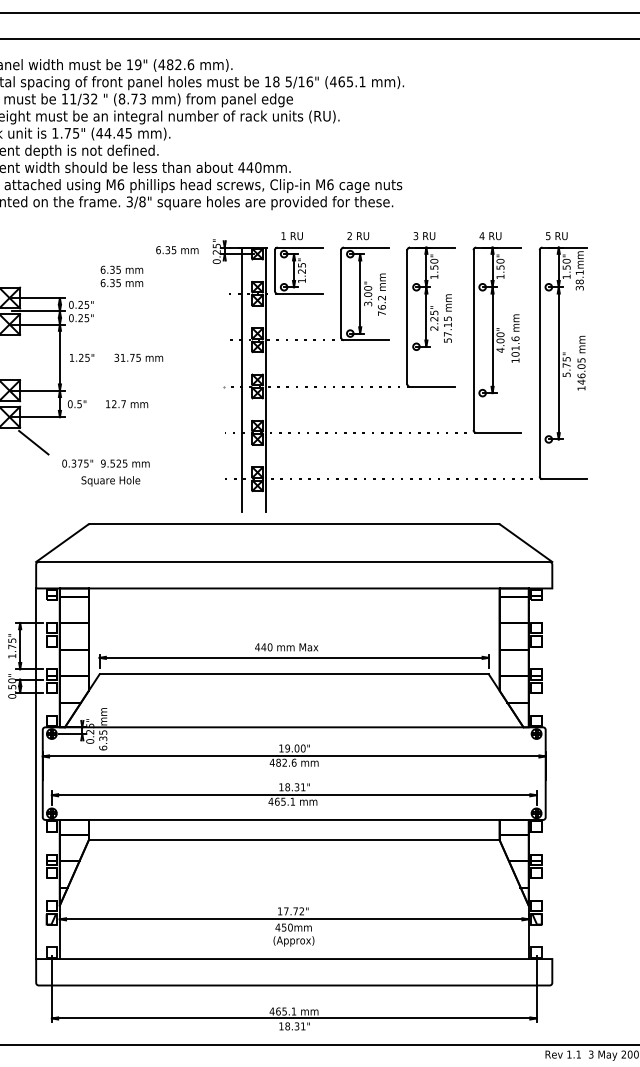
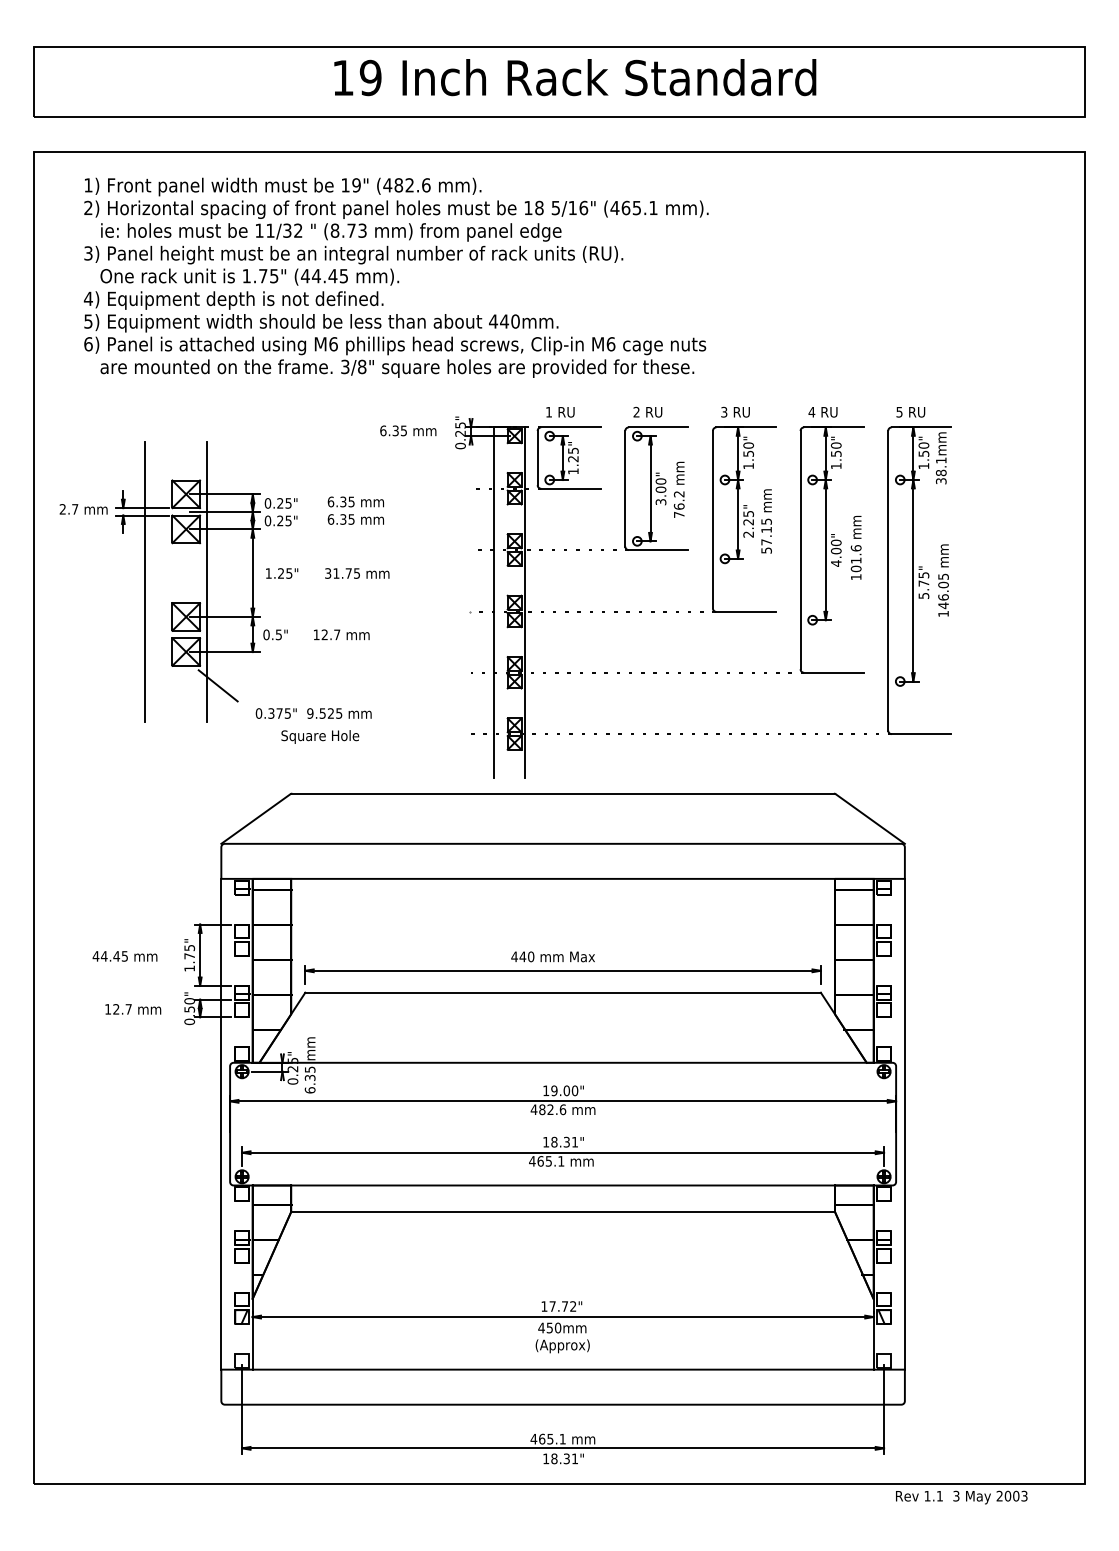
text: (121, 276) -> (355, 510), moved
line: (25, 363) -> (207, 581), added
line: (552, 773) -> (904, 1123), added

